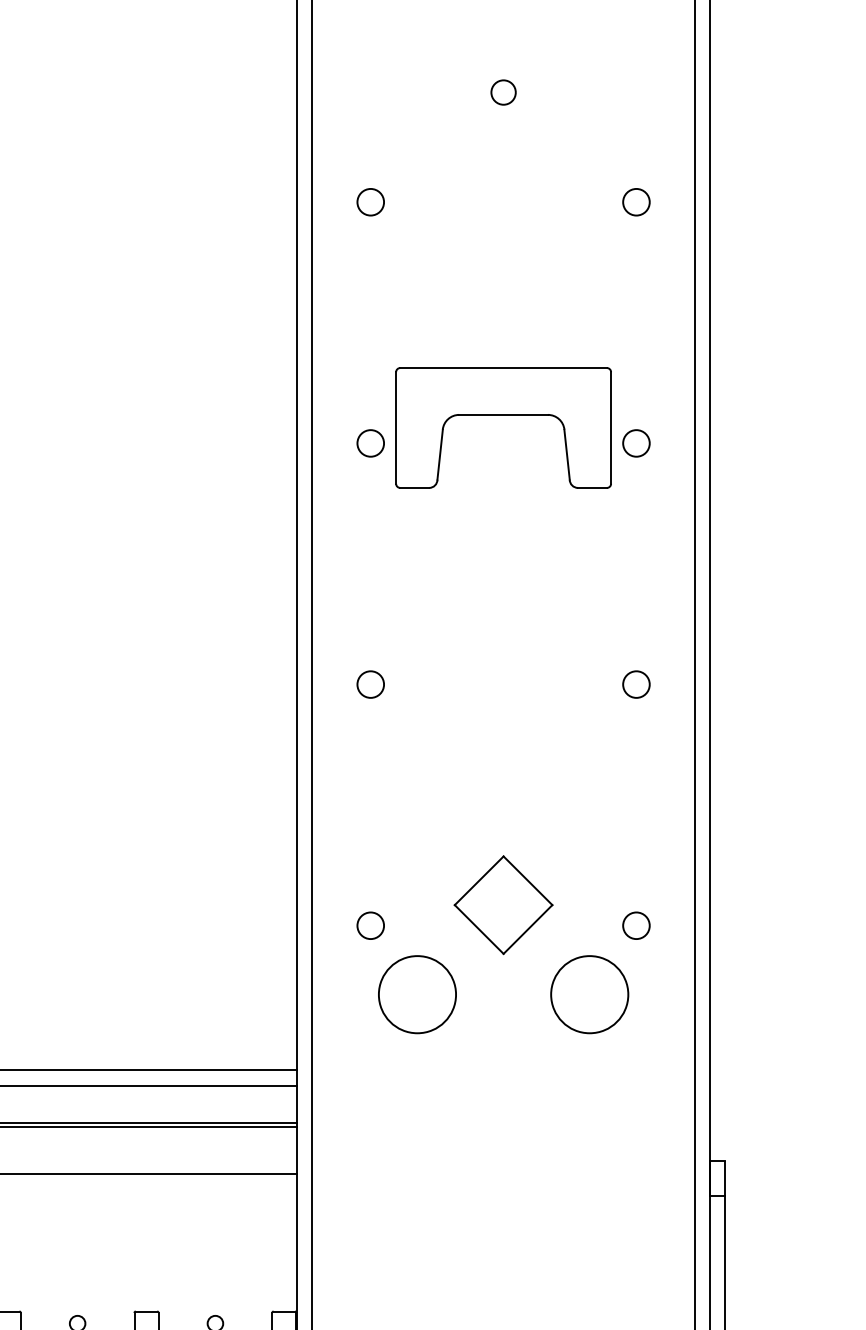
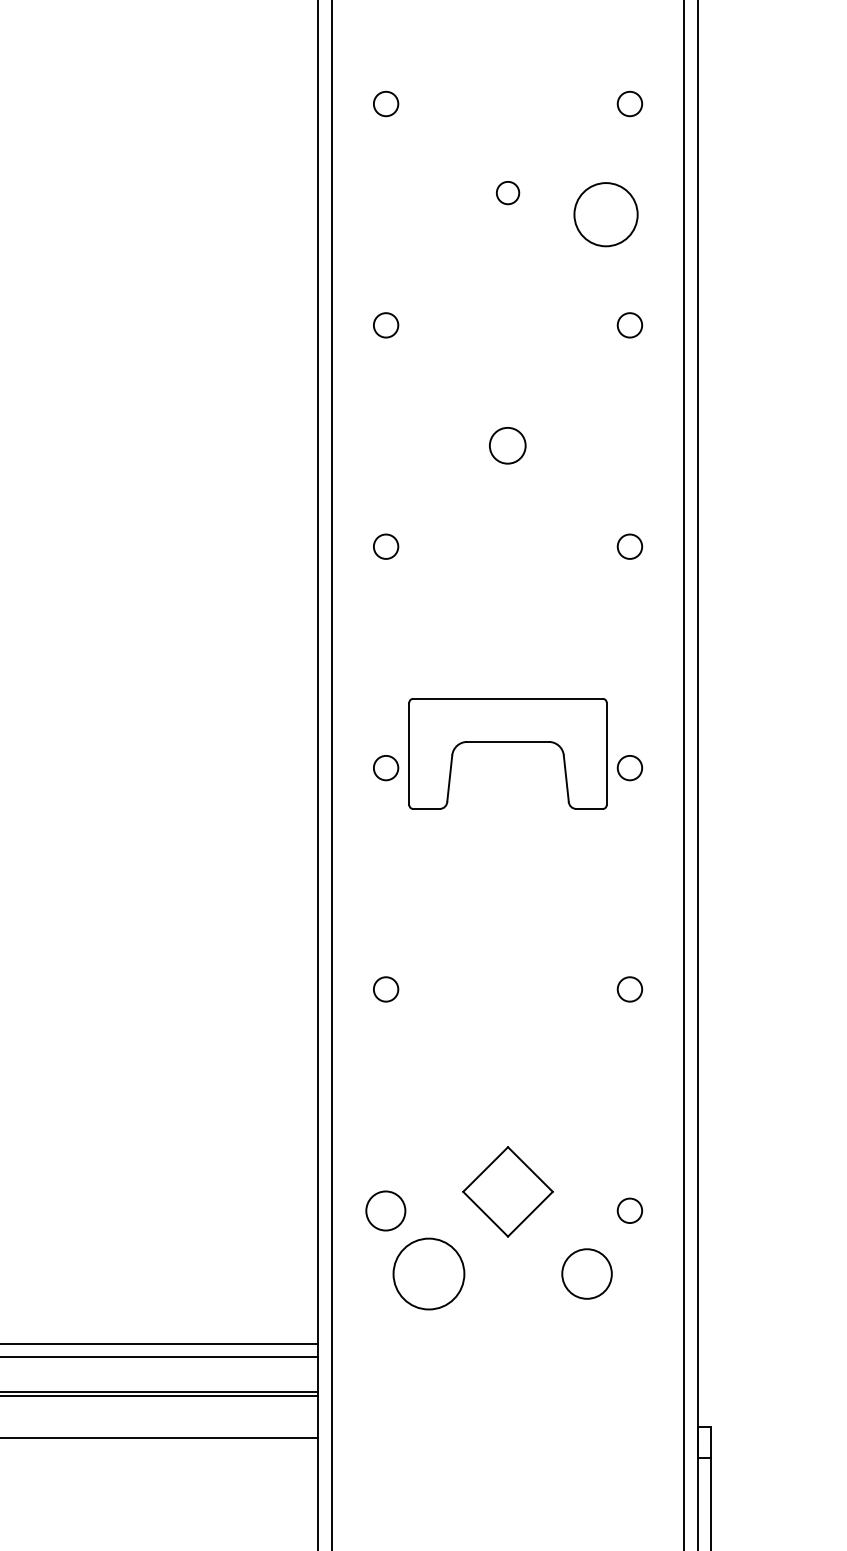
circle: (504, 93) -> (508, 446), size x1.6
circle: (371, 925) -> (386, 1210), size x1.6
circle: (589, 994) -> (586, 1273), size x0.7

